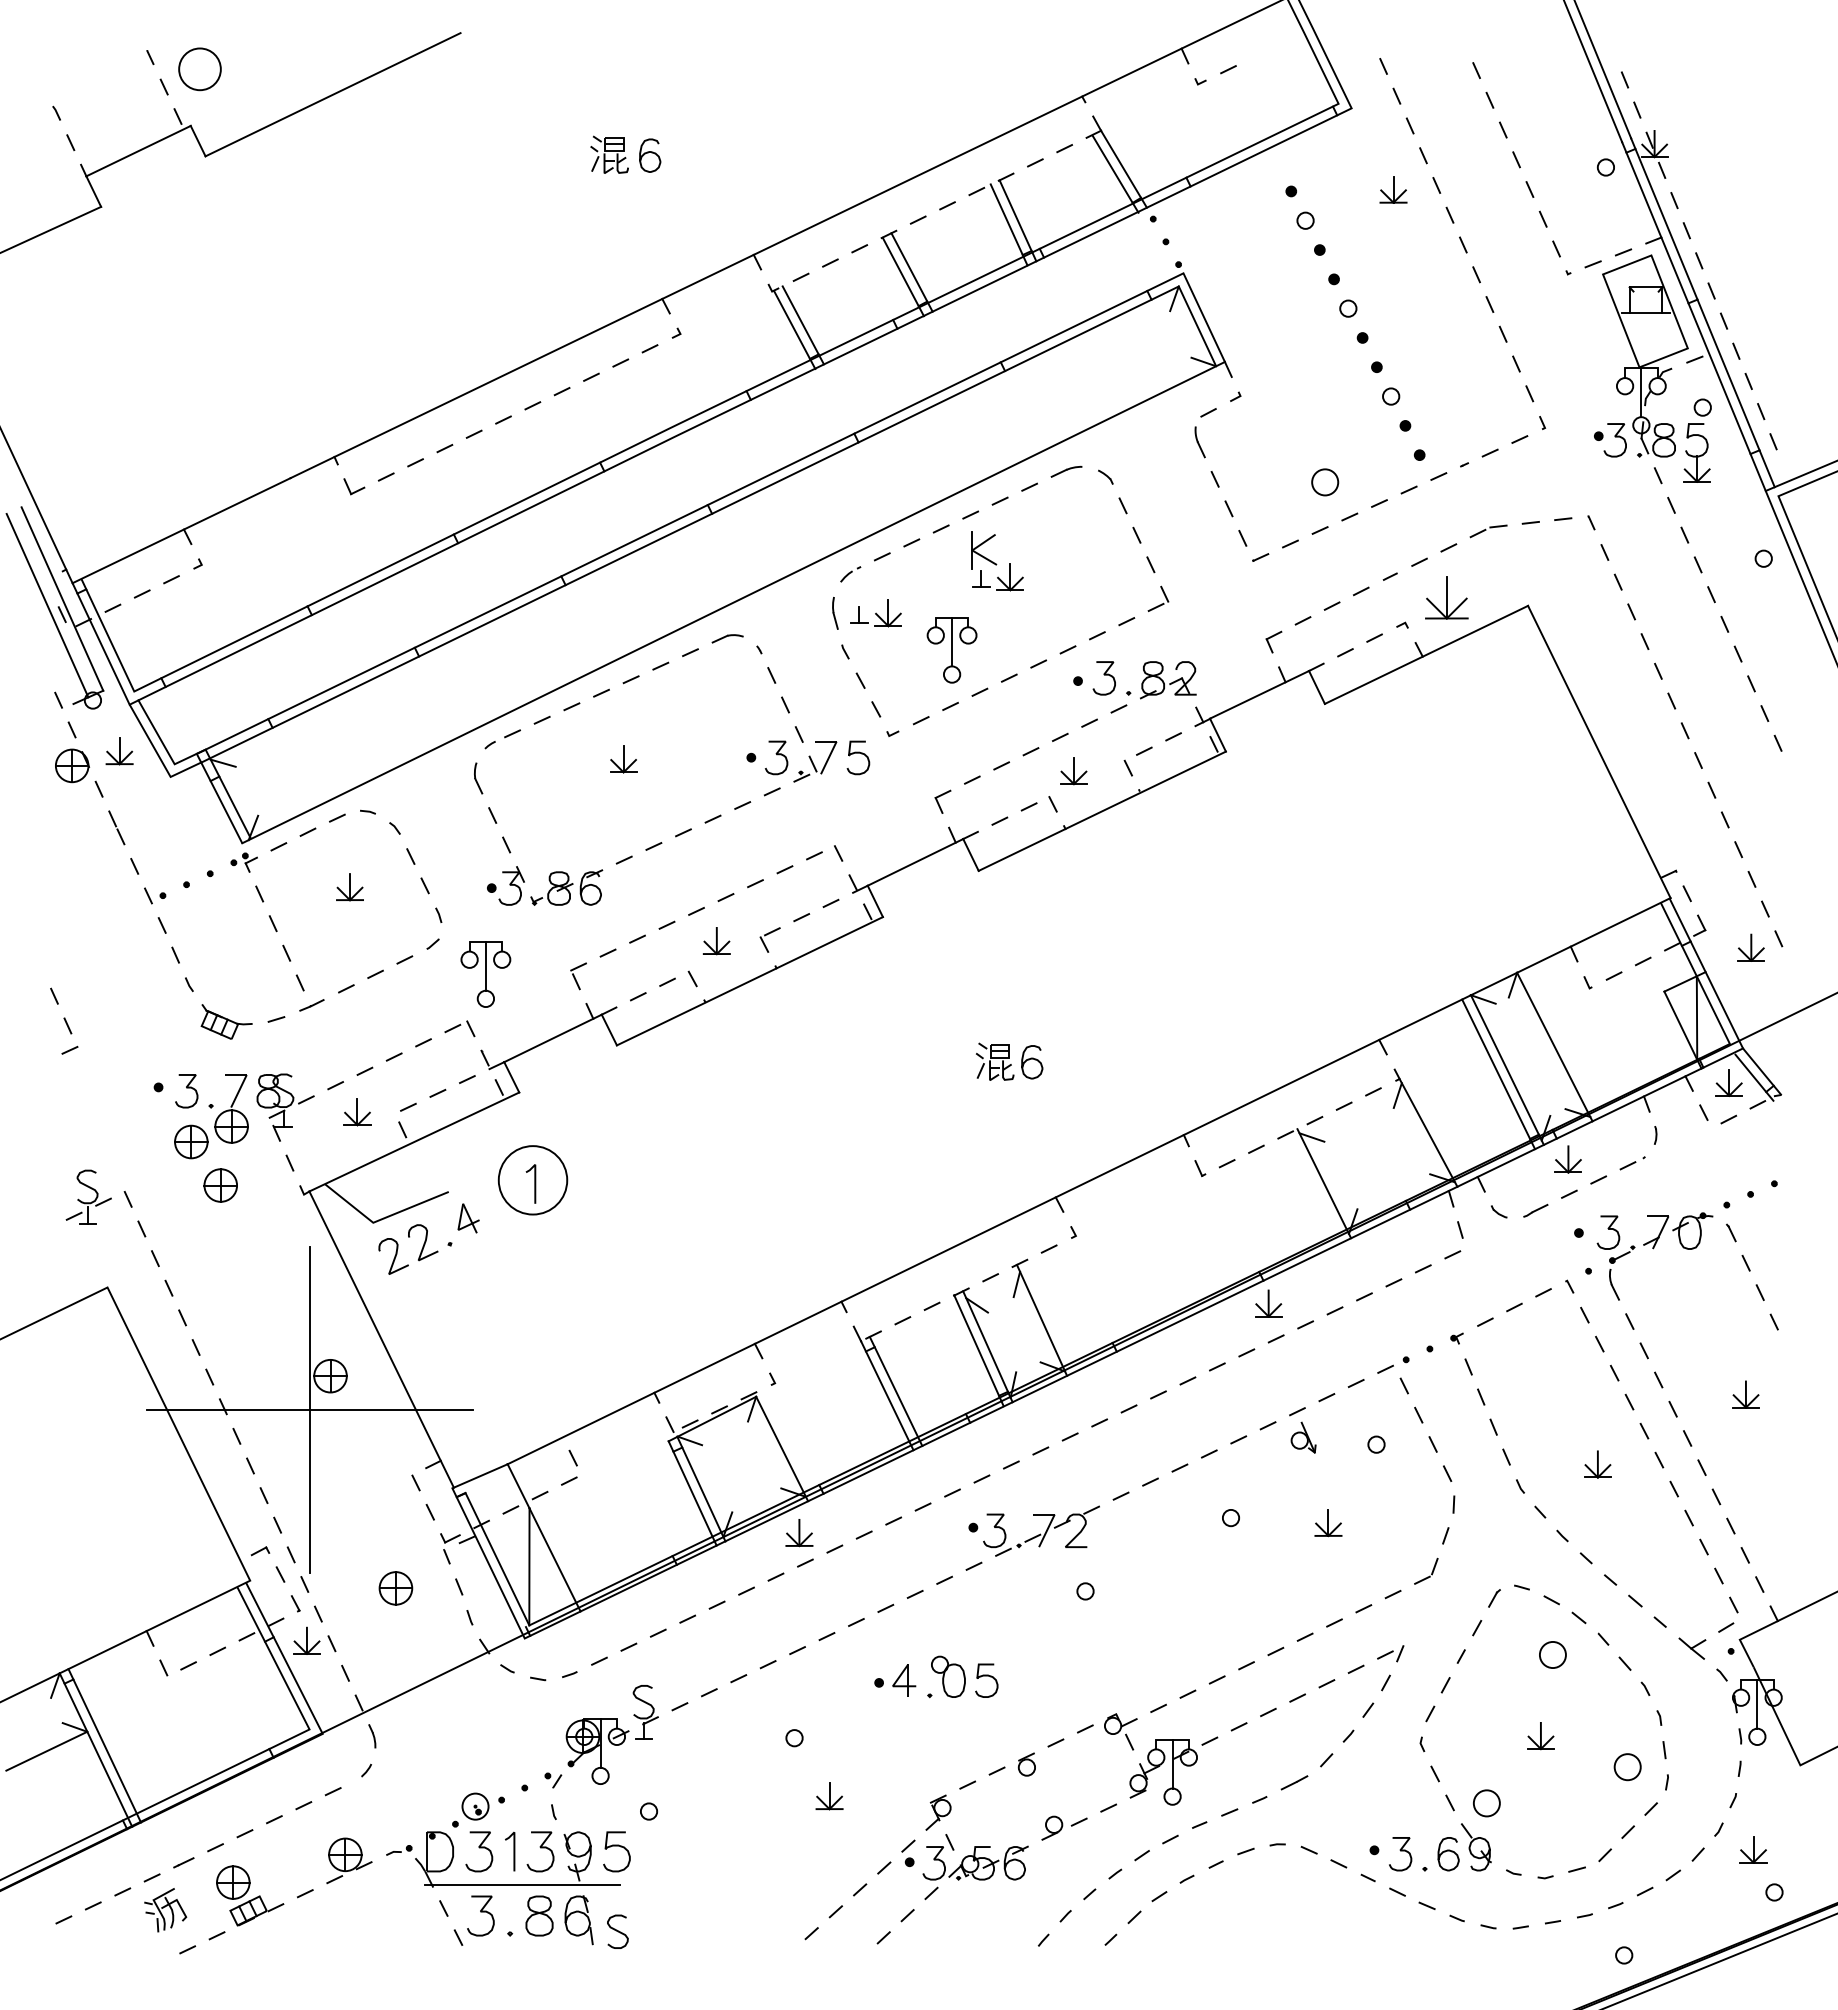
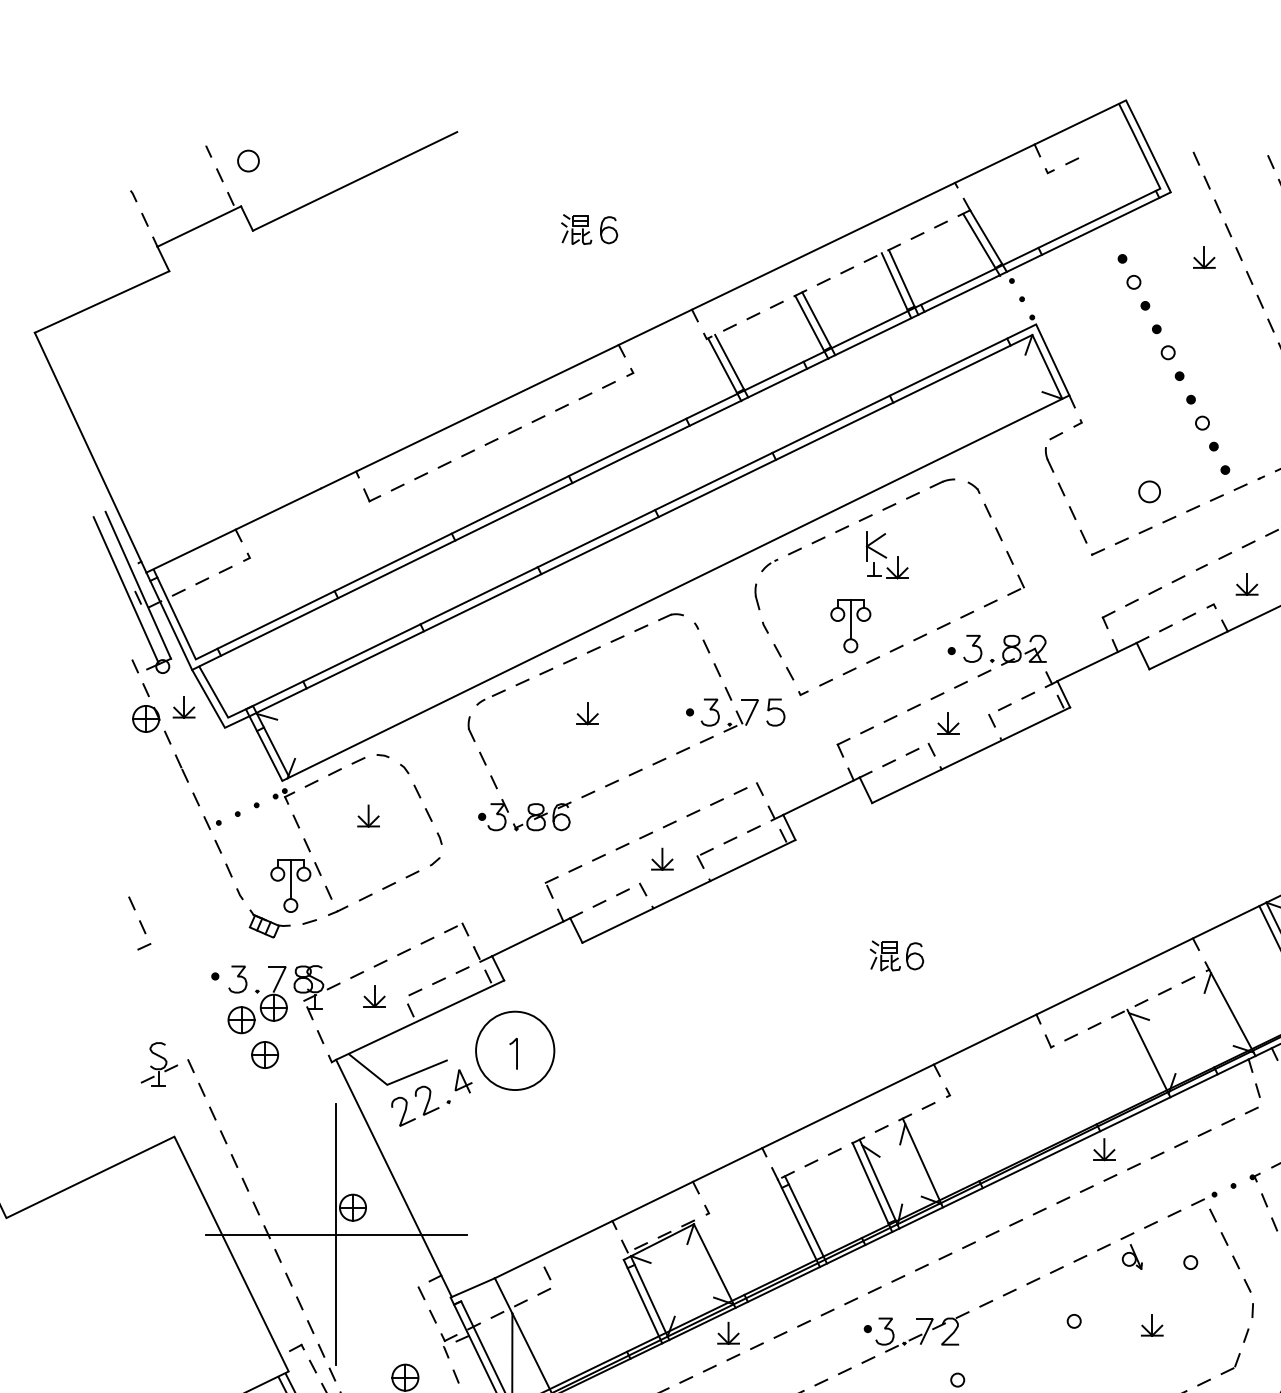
circle: (199, 69) -> (248, 161), size x0.62
part: (1446, 597) -> (1246, 584), size x0.62
part: (875, 613) -> (789, 596), removed
part: (485, 974) -> (290, 886), moved
circle: (532, 1180) -> (514, 1051), size x1.43

